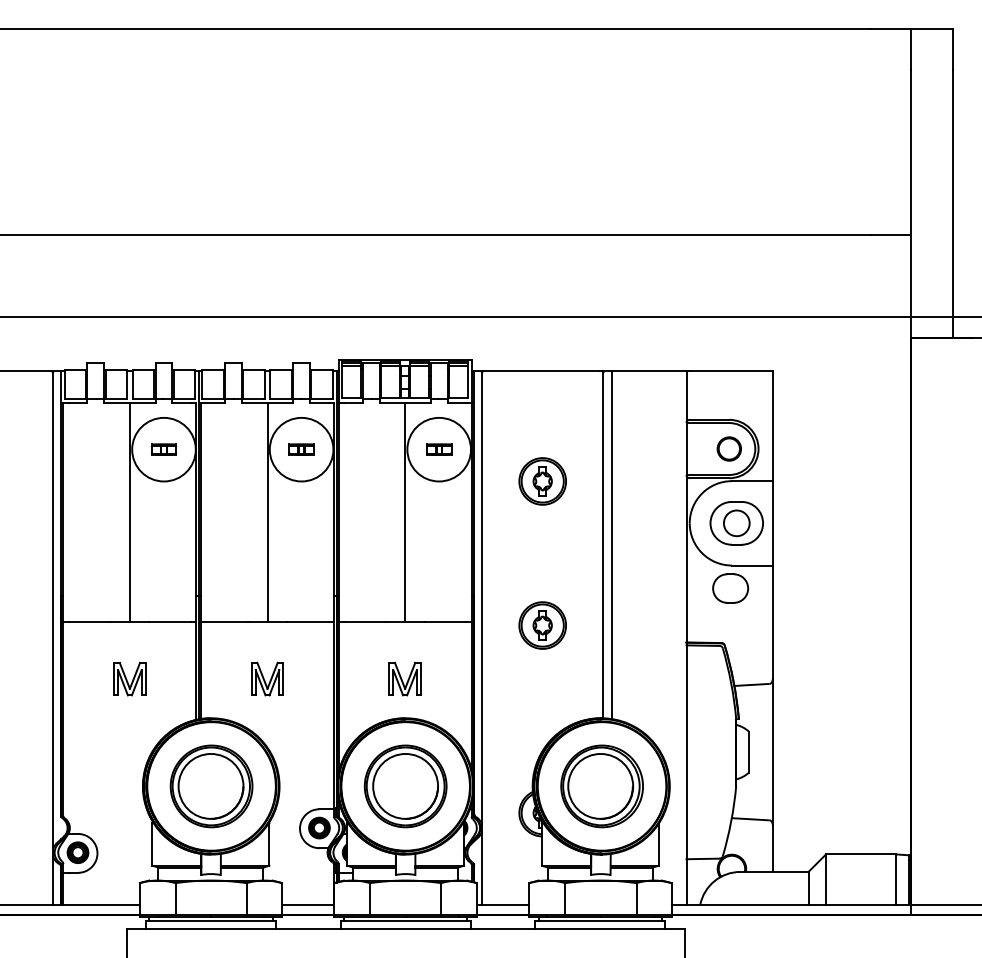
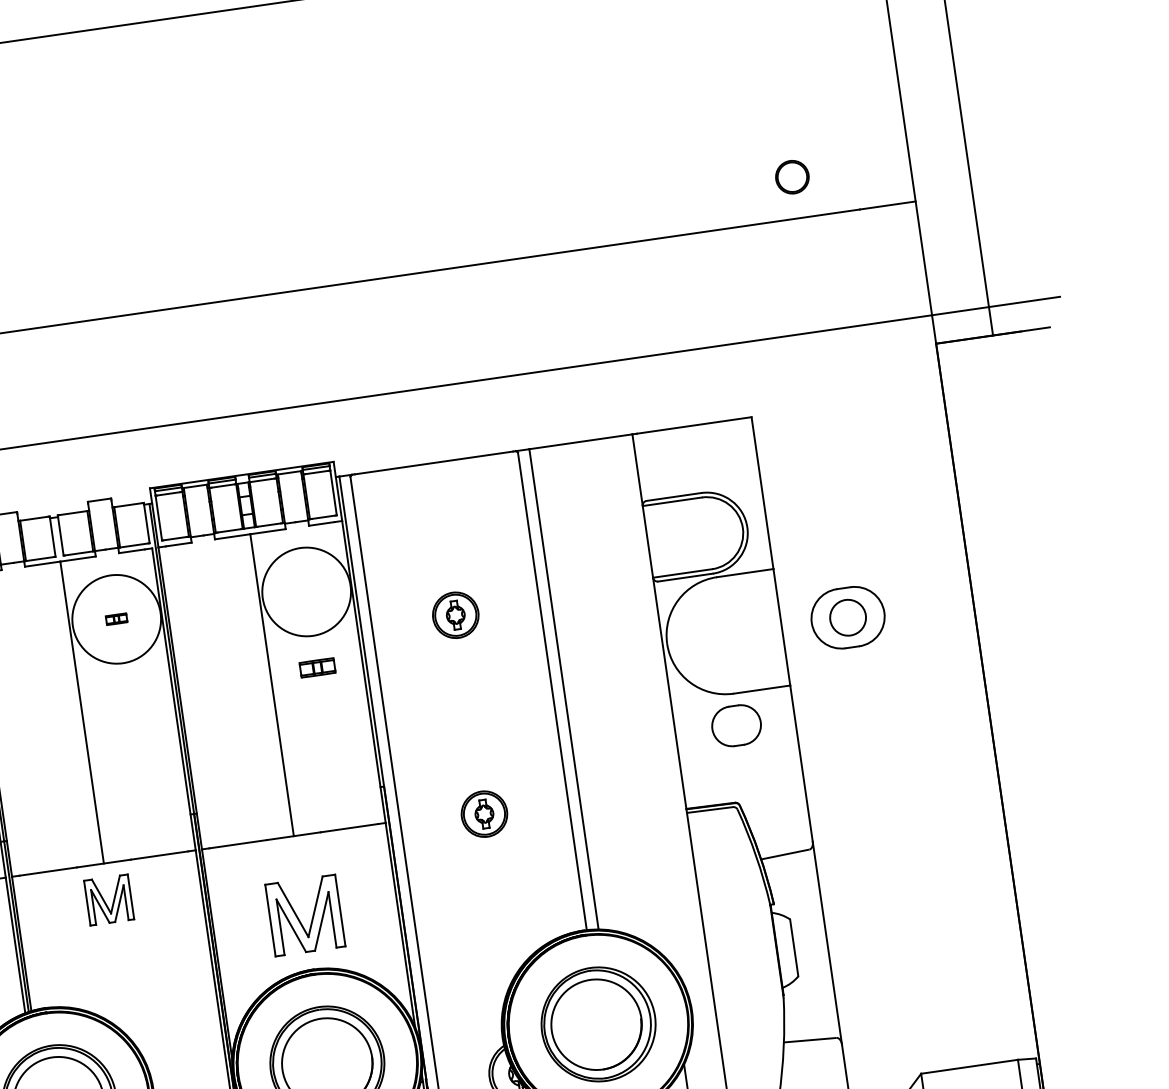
circle: (728, 448) -> (791, 176), moved
part: (301, 449) -> (116, 619), size x0.6
part: (439, 449) -> (317, 667), moved
part: (542, 481) -> (455, 615), size x0.7
part: (736, 523) -> (847, 618), moved
part: (542, 625) -> (484, 814), size x0.7
part: (267, 678) -> (108, 899), moved
part: (404, 678) -> (304, 914), size x1.6

